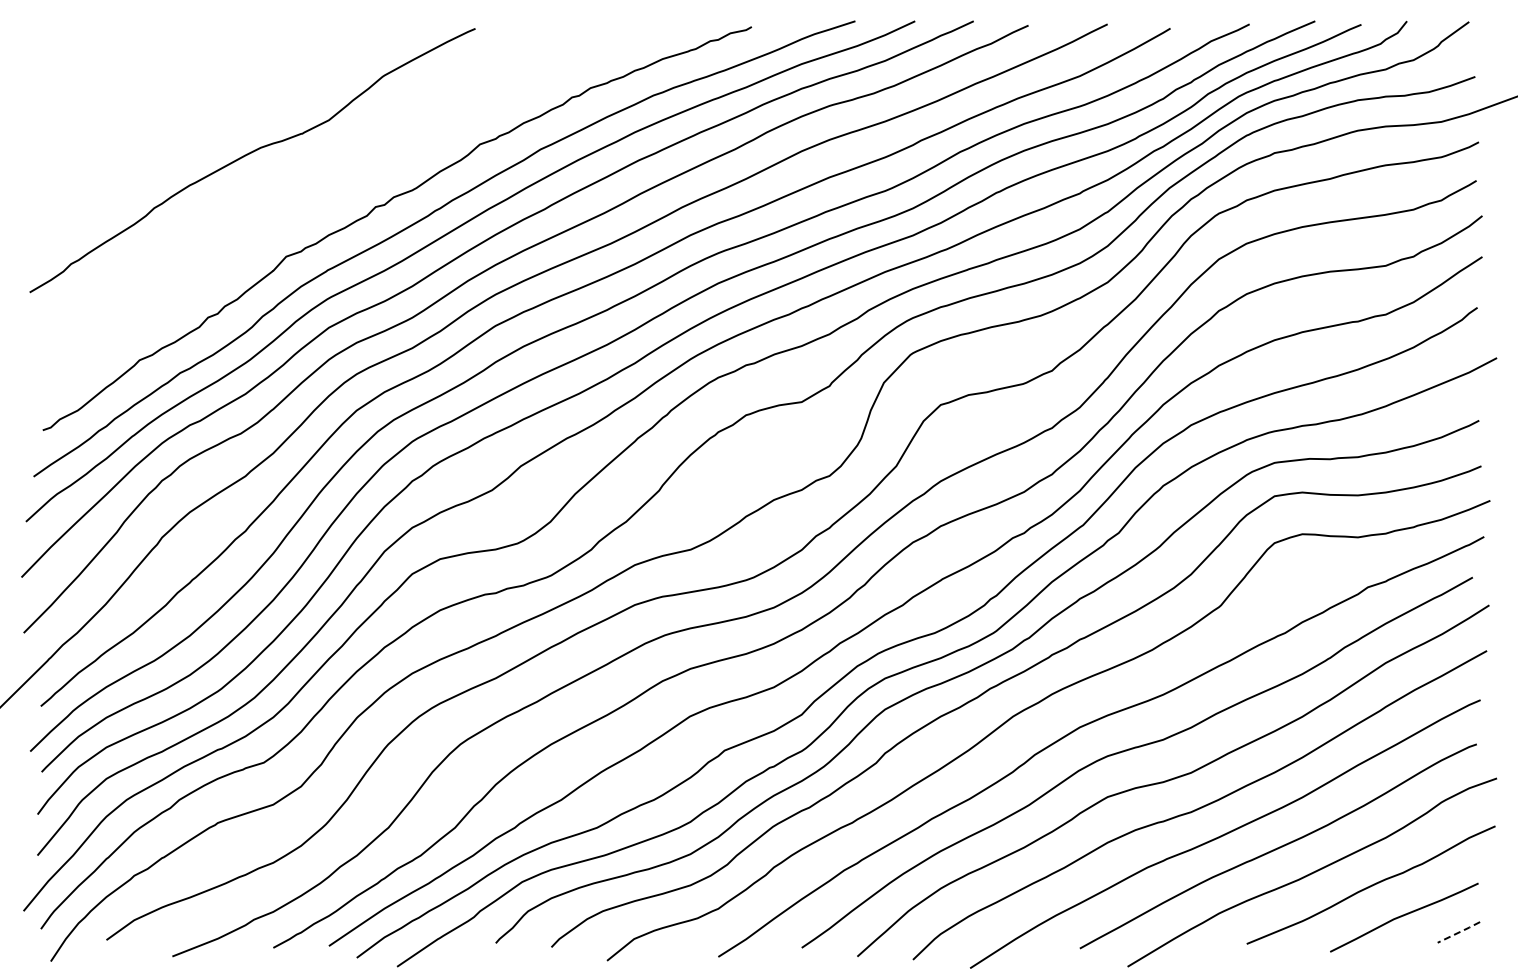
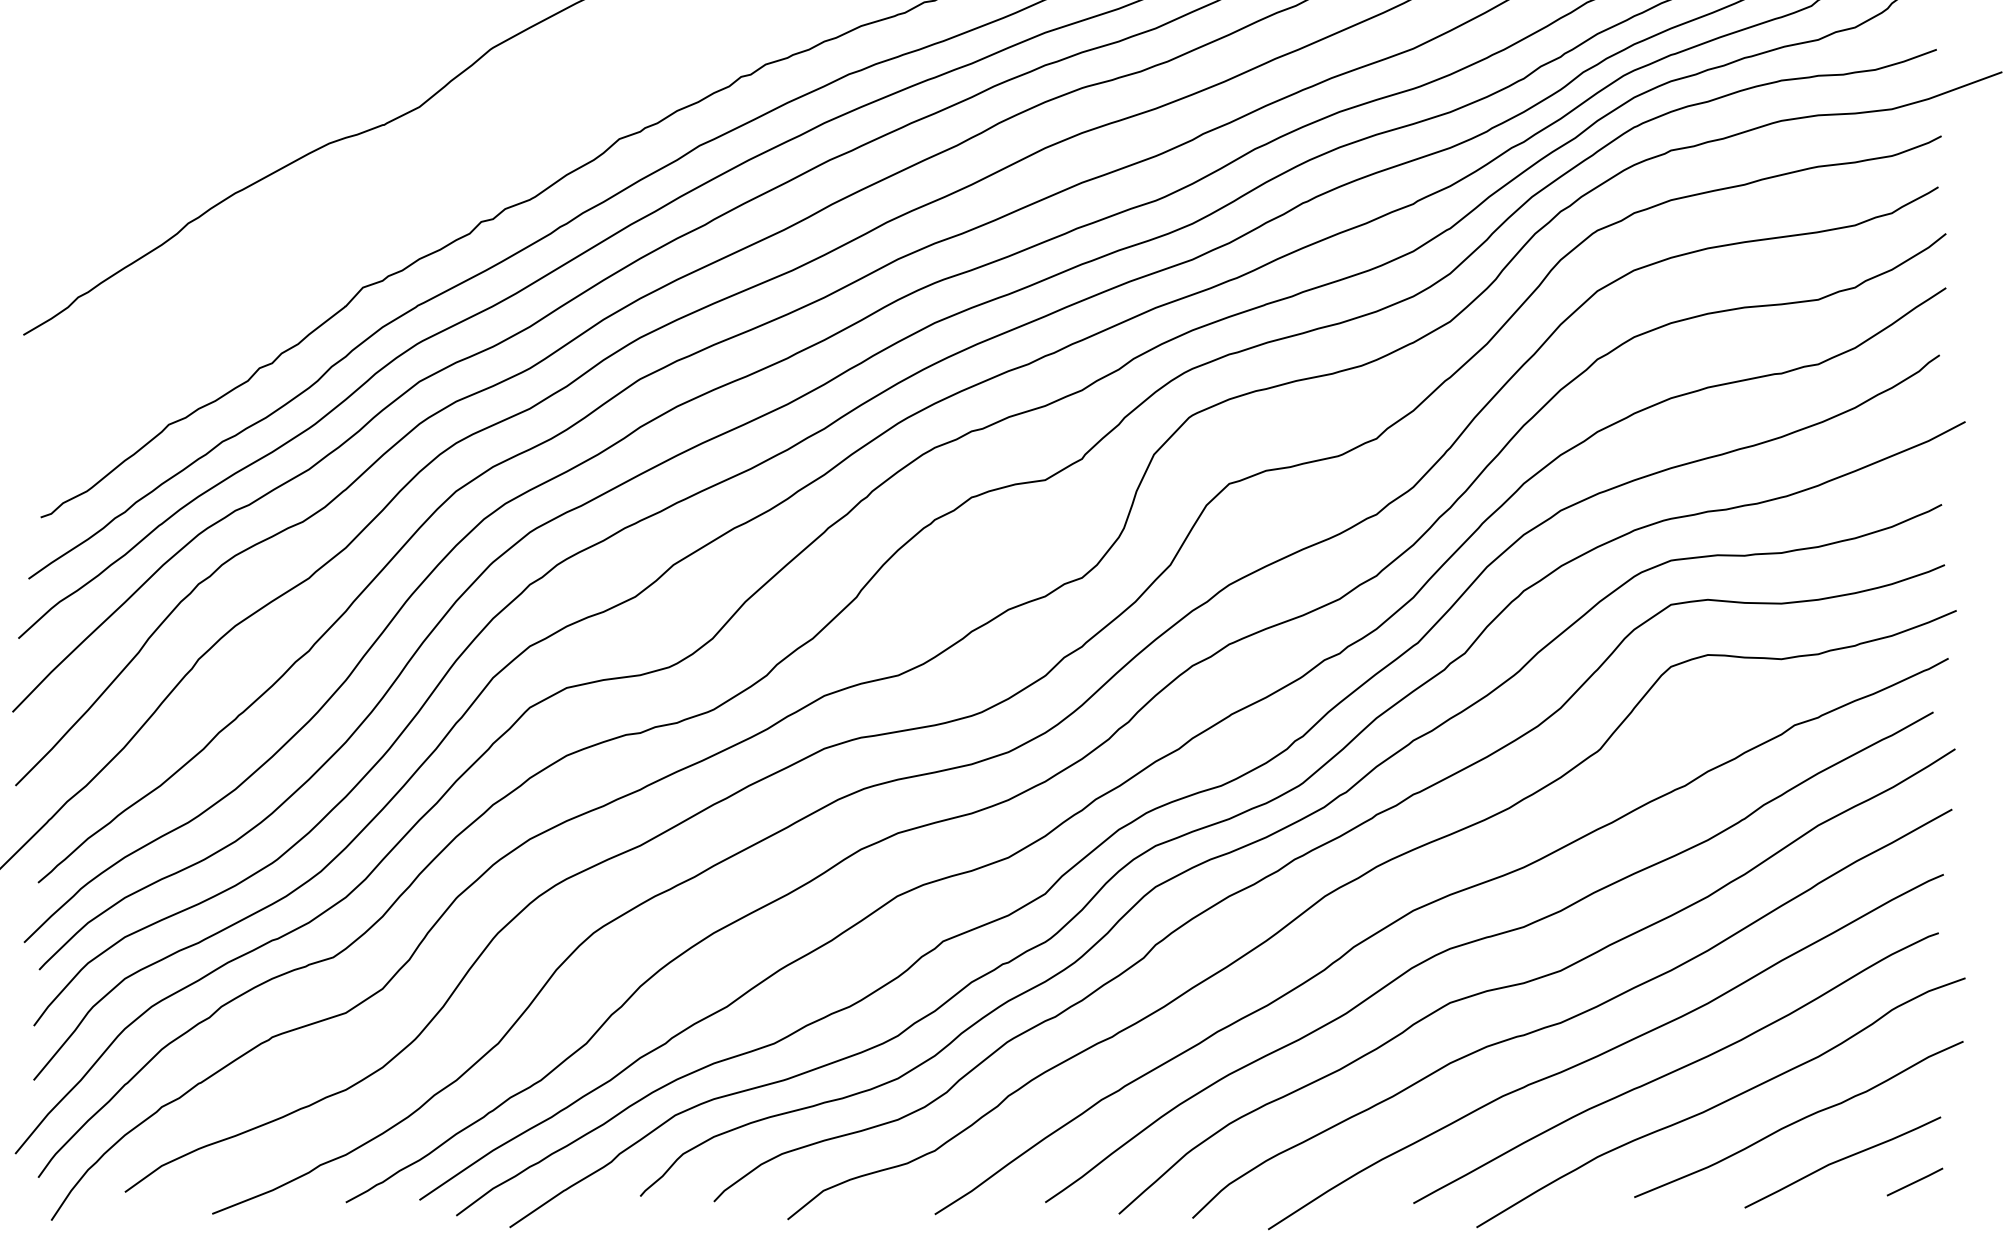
line: (1459, 932) -> (1915, 1182), dashed -> solid

